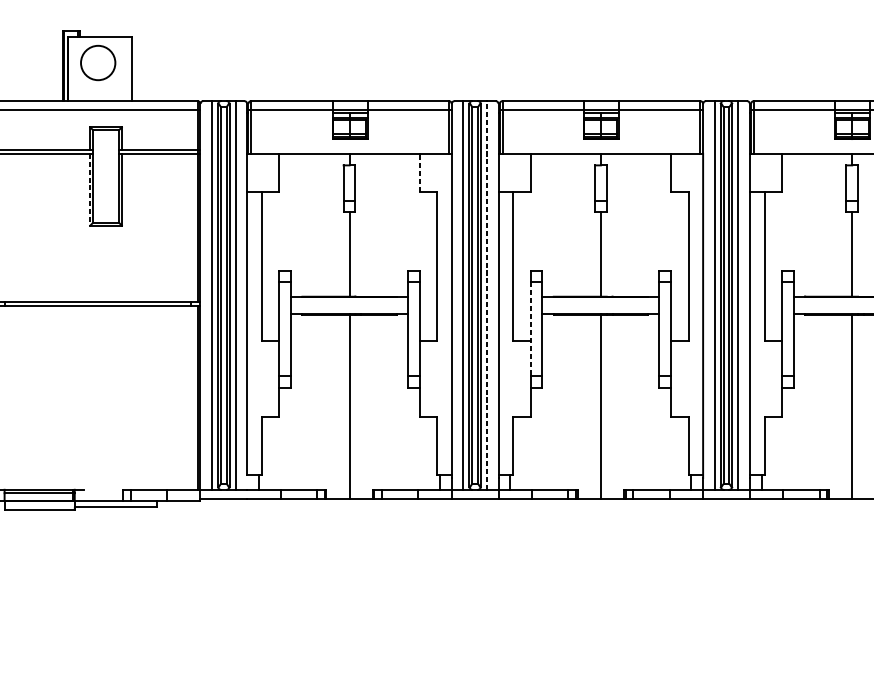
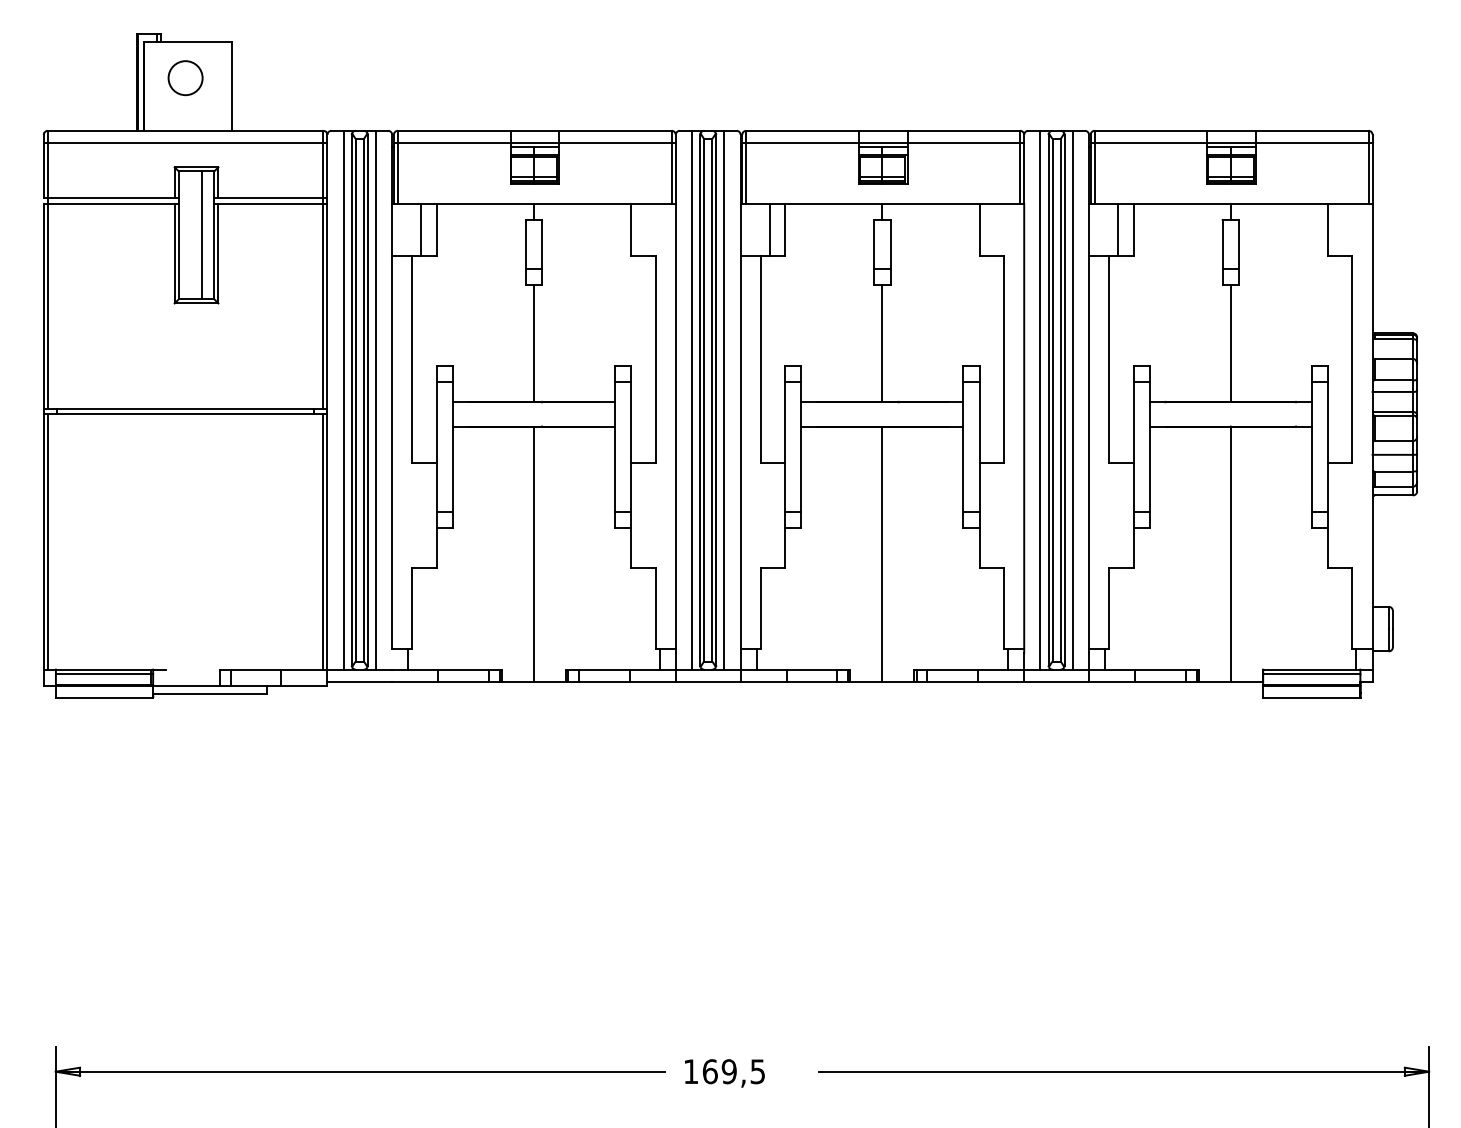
circle: (98, 63) -> (185, 78), size x0.71
line: (268, 172) -> (421, 229), added
line: (419, 172) -> (631, 229), dashed -> solid
line: (519, 172) -> (769, 229), added
line: (771, 172) -> (1118, 229), added
line: (109, 176) -> (201, 235), added
line: (90, 189) -> (174, 253), dashed -> solid
line: (486, 294) -> (724, 399), dashed -> solid
line: (530, 328) -> (785, 446), dashed -> solid

